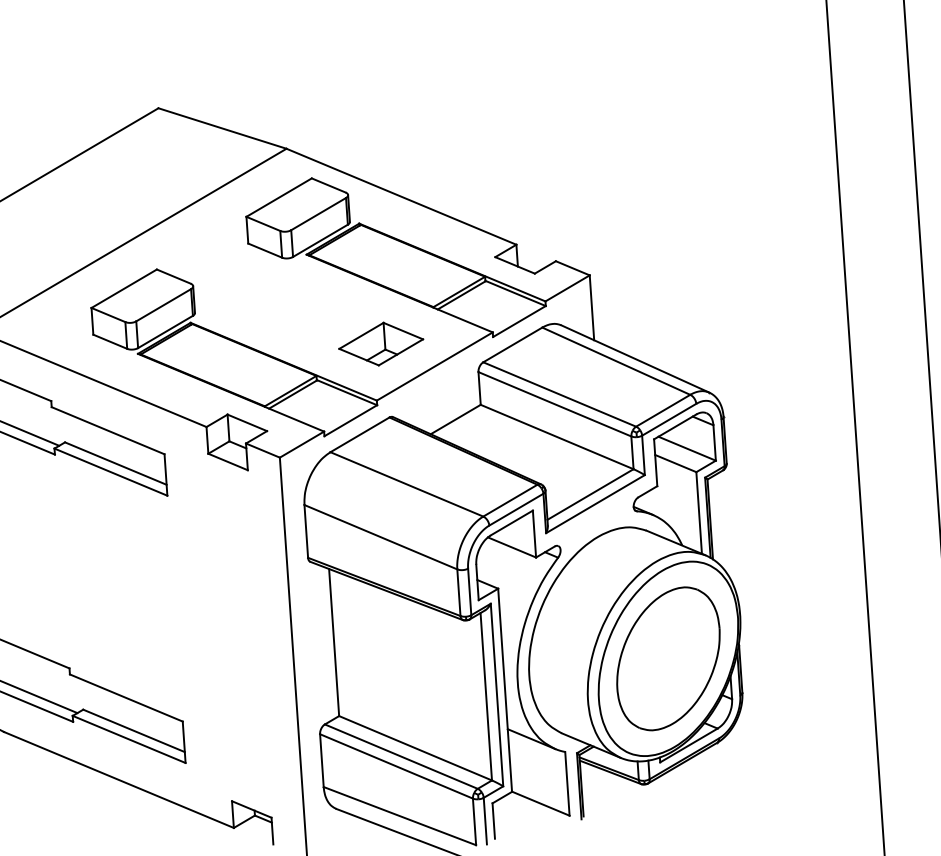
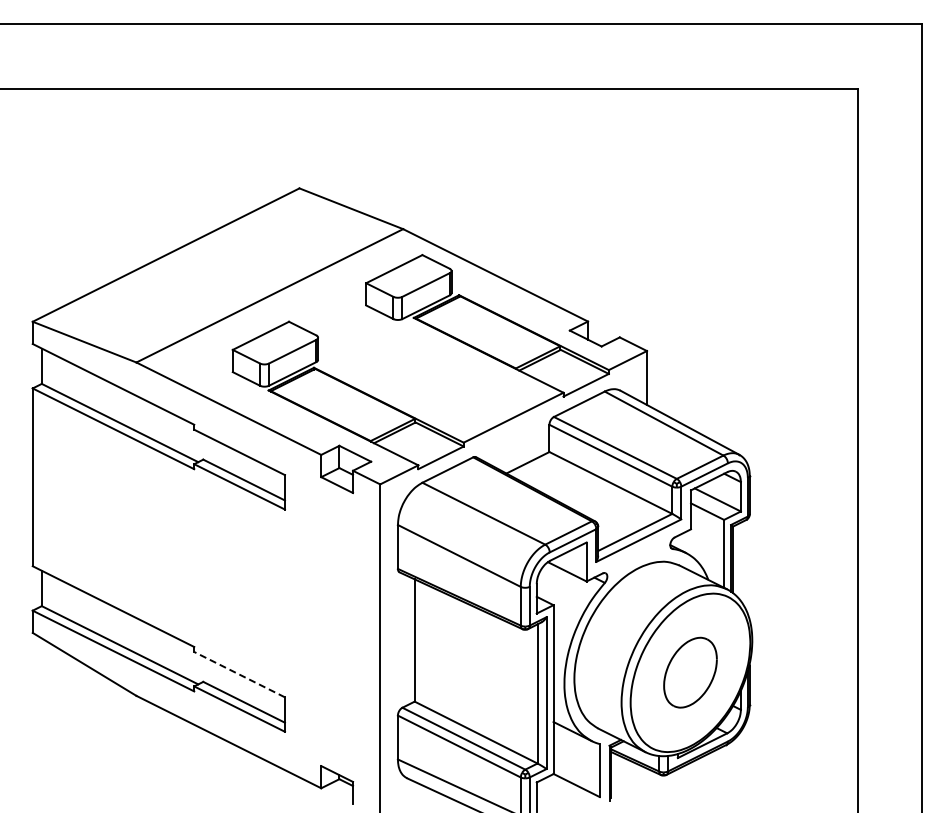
part: (381, 343) -> (470, 395), removed
part: (668, 658) -> (690, 672), size x0.6
line: (126, 697) -> (239, 674), solid -> dashed

